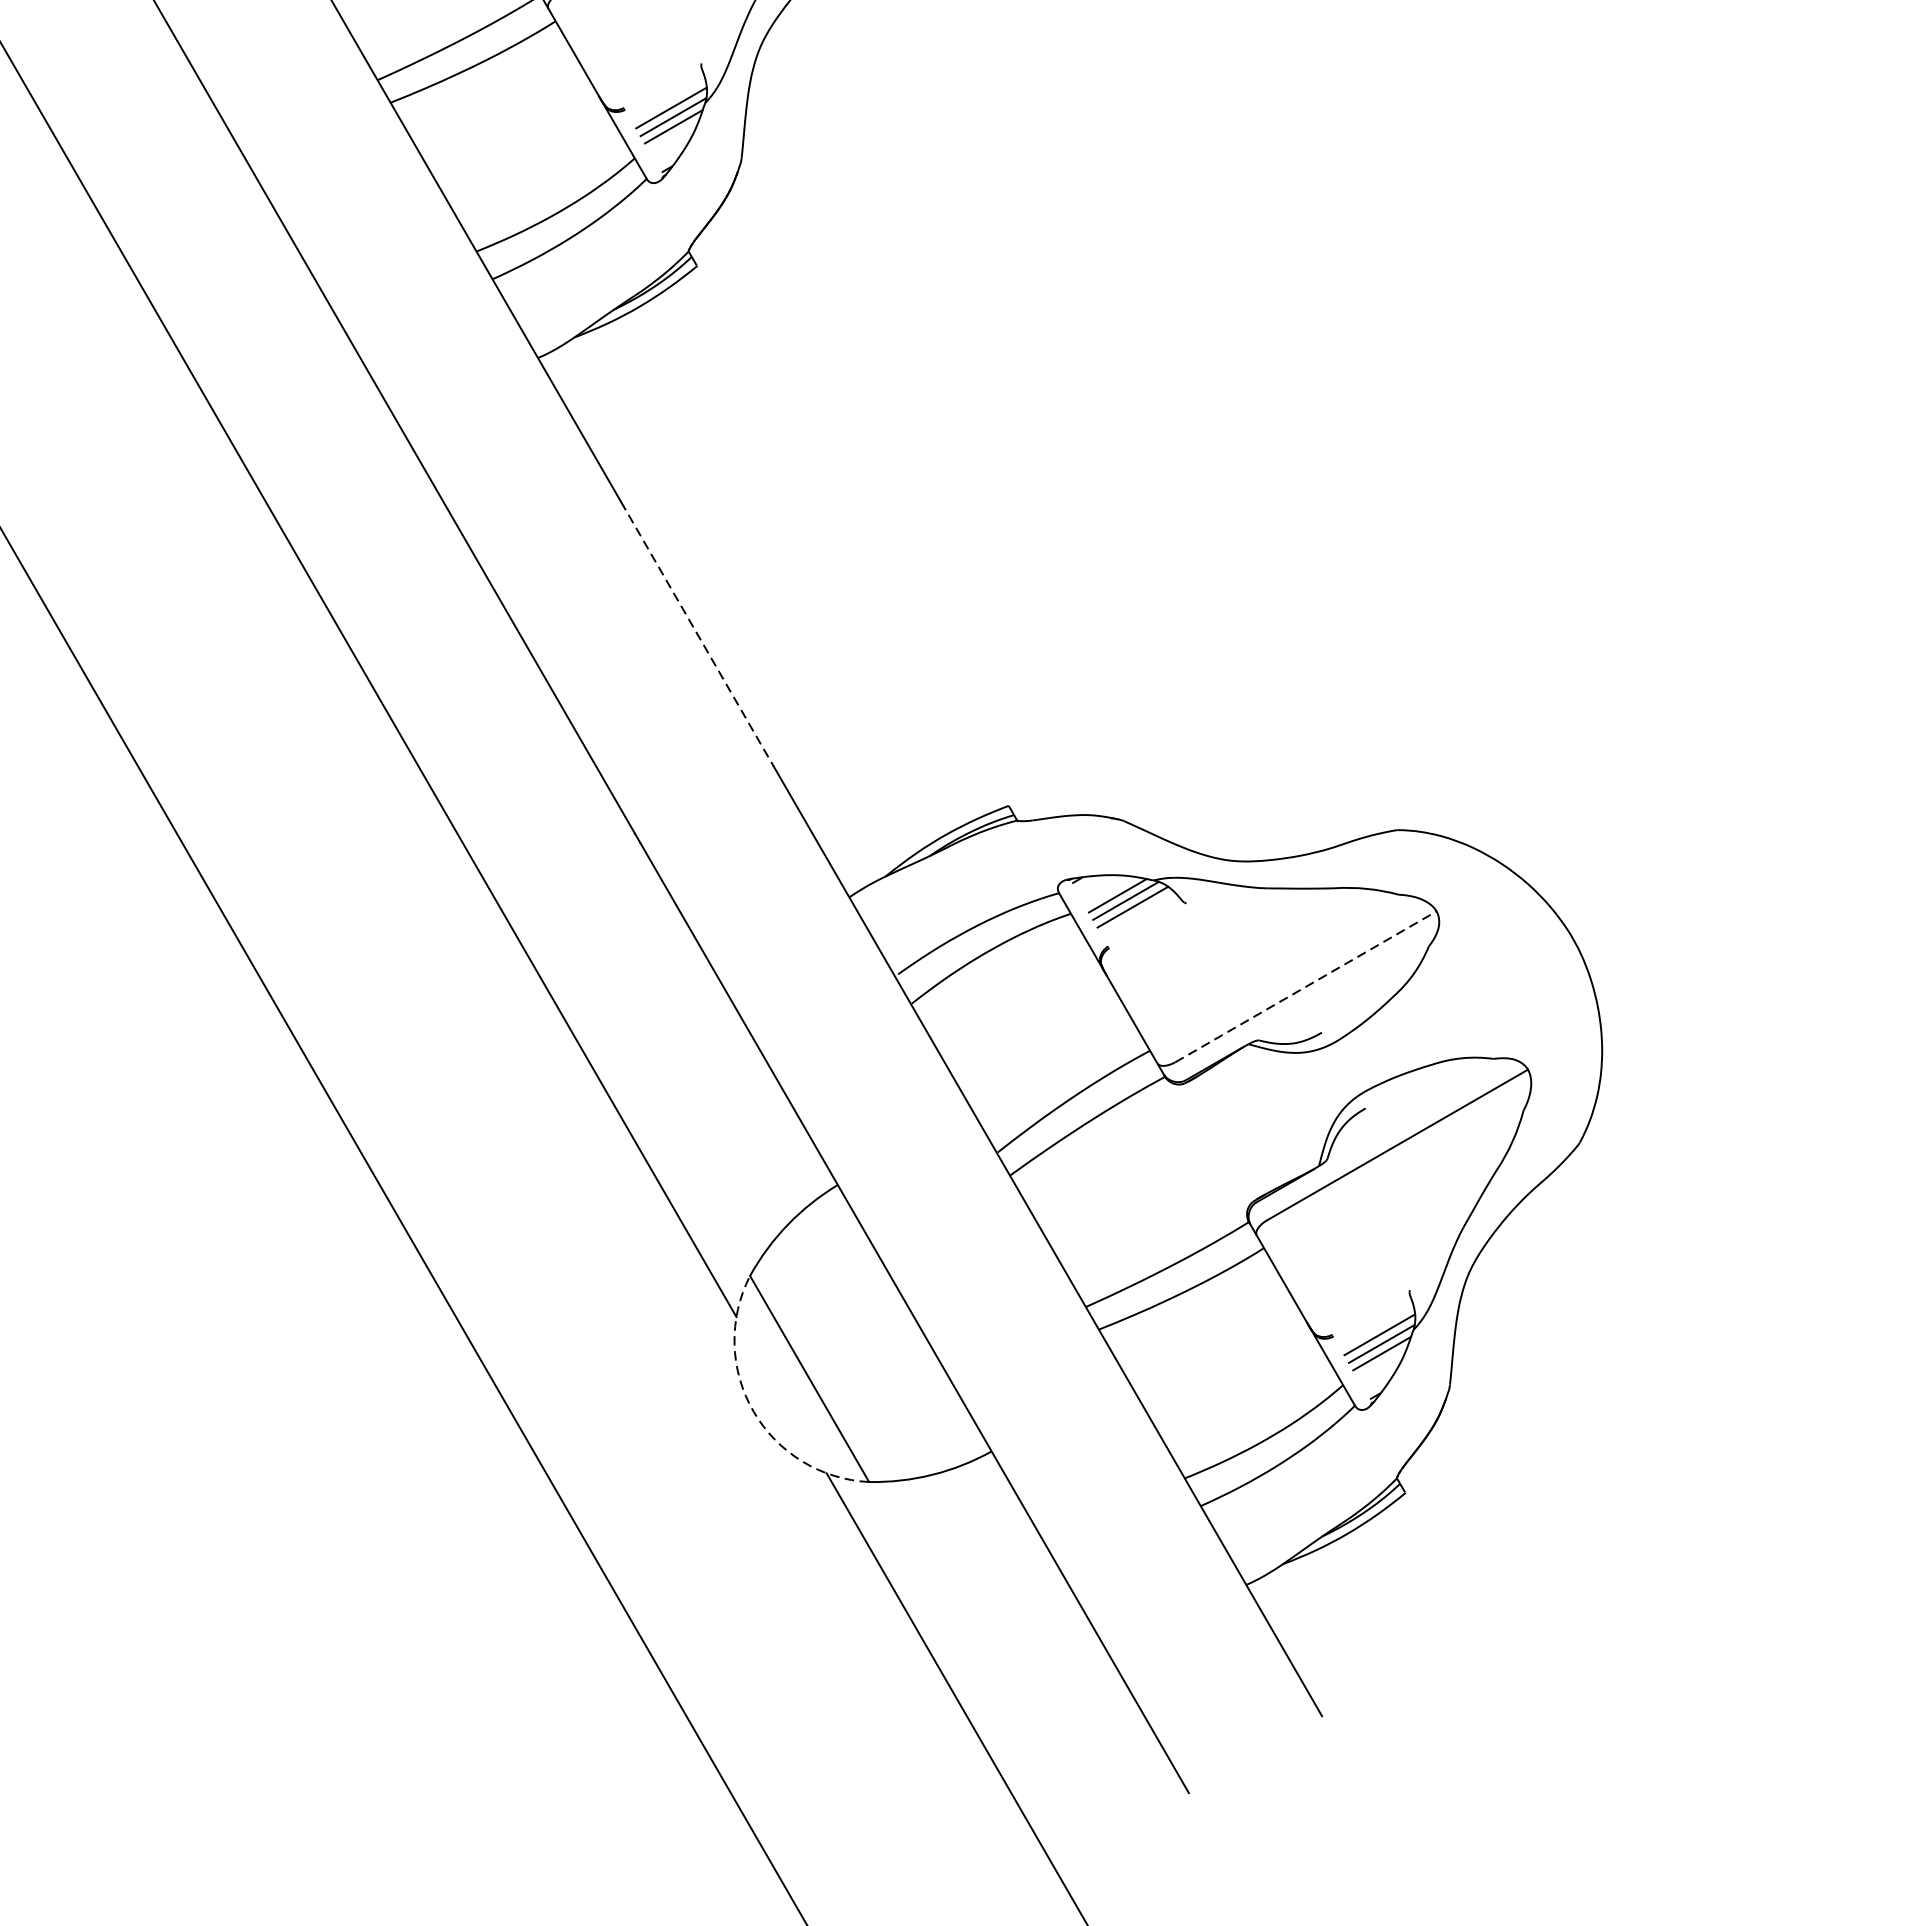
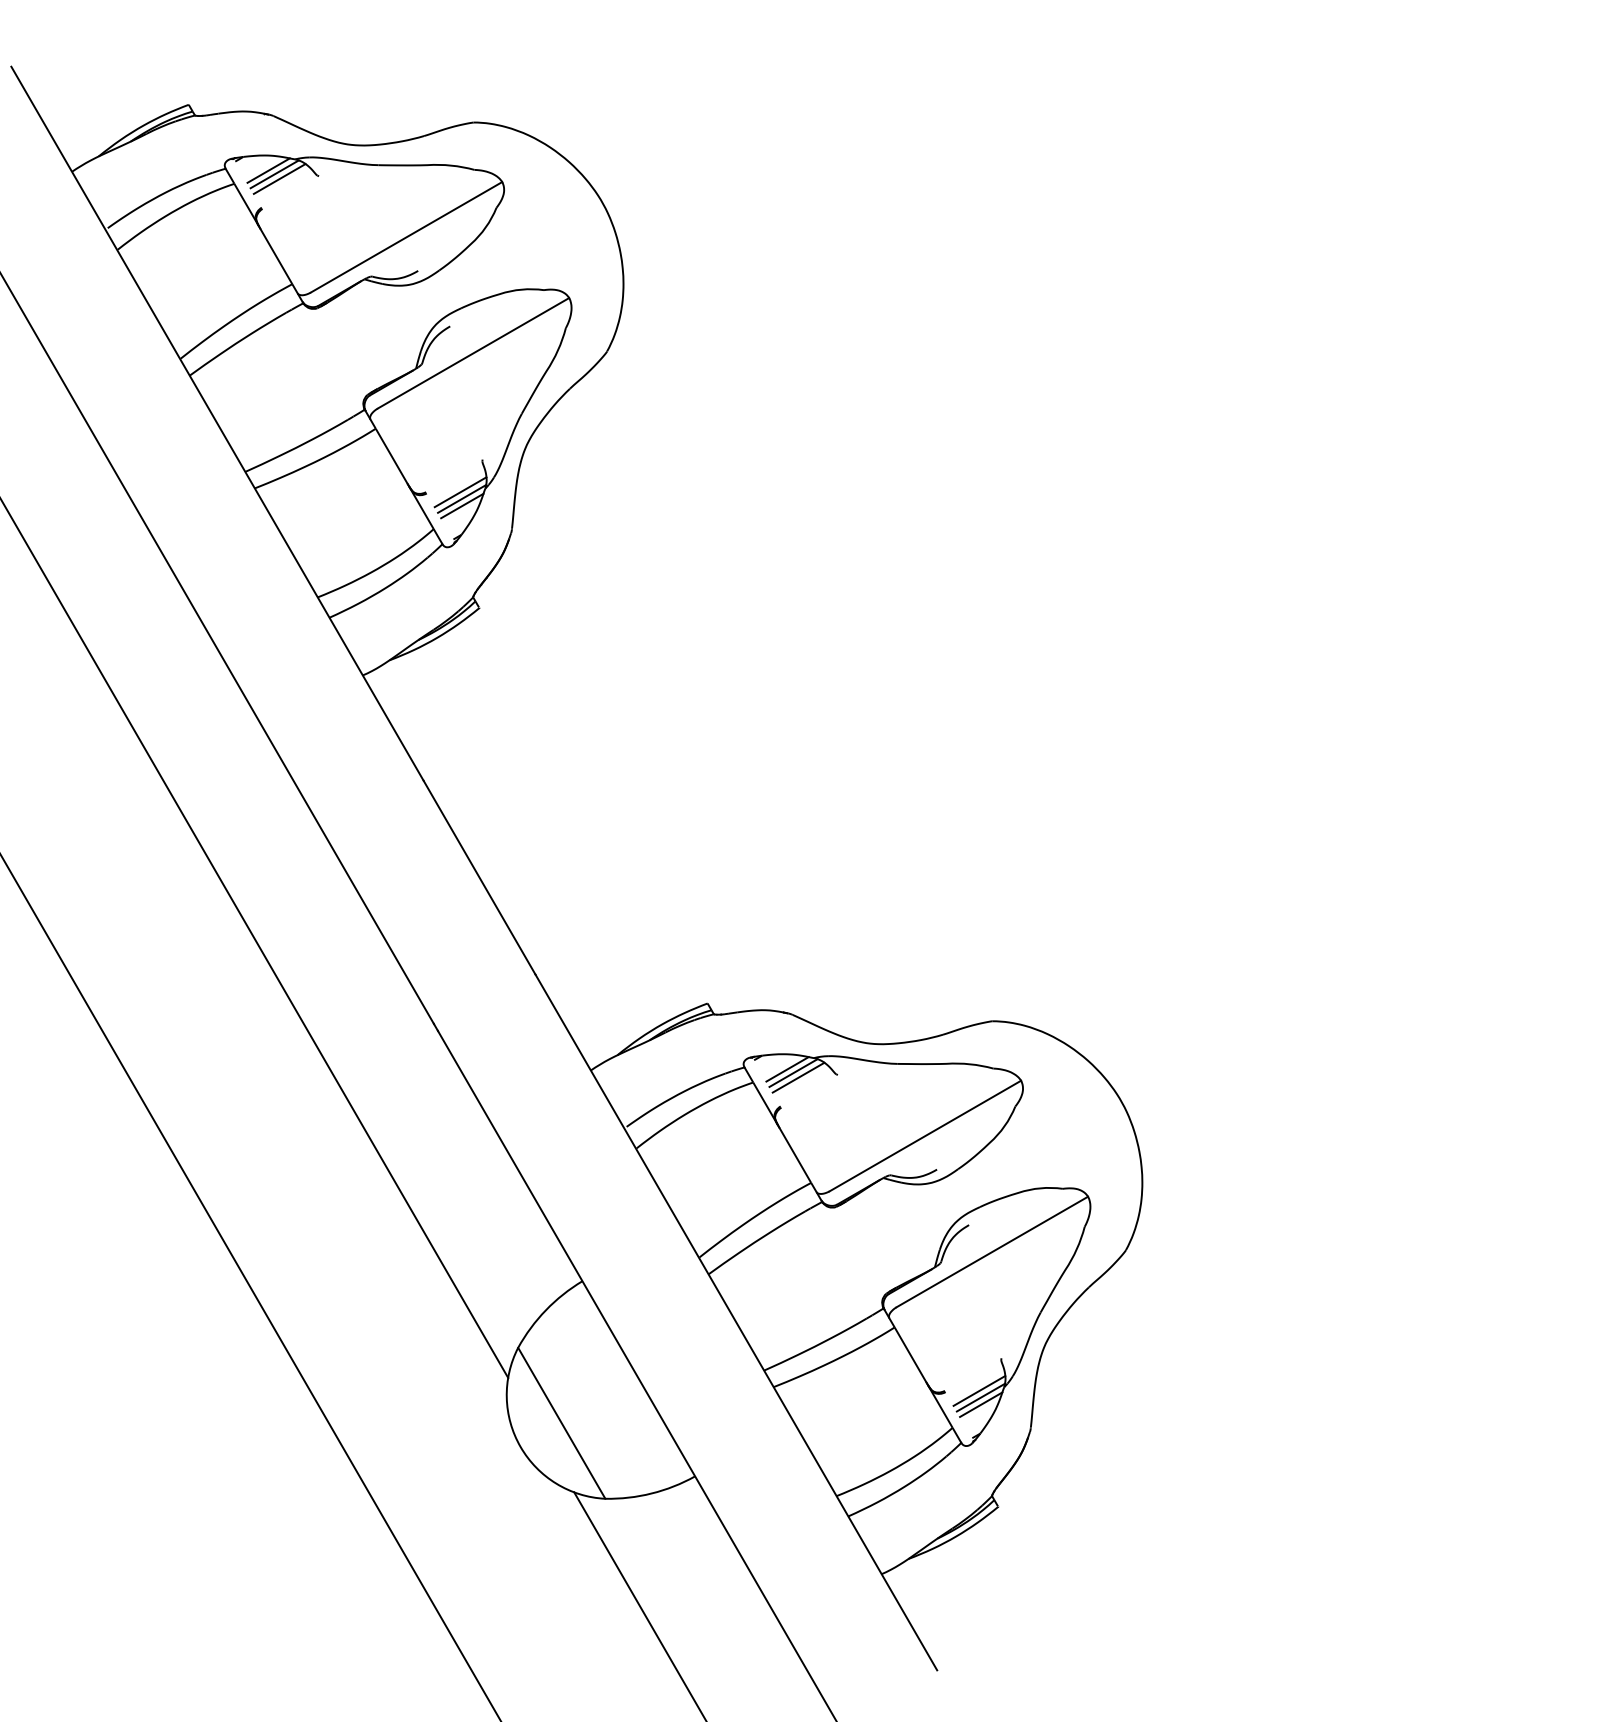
line: (697, 633) -> (479, 877), dashed -> solid
line: (1306, 986) -> (925, 1135), dashed -> solid
arc: (753, 1412) -> (520, 1447), dashed -> solid

